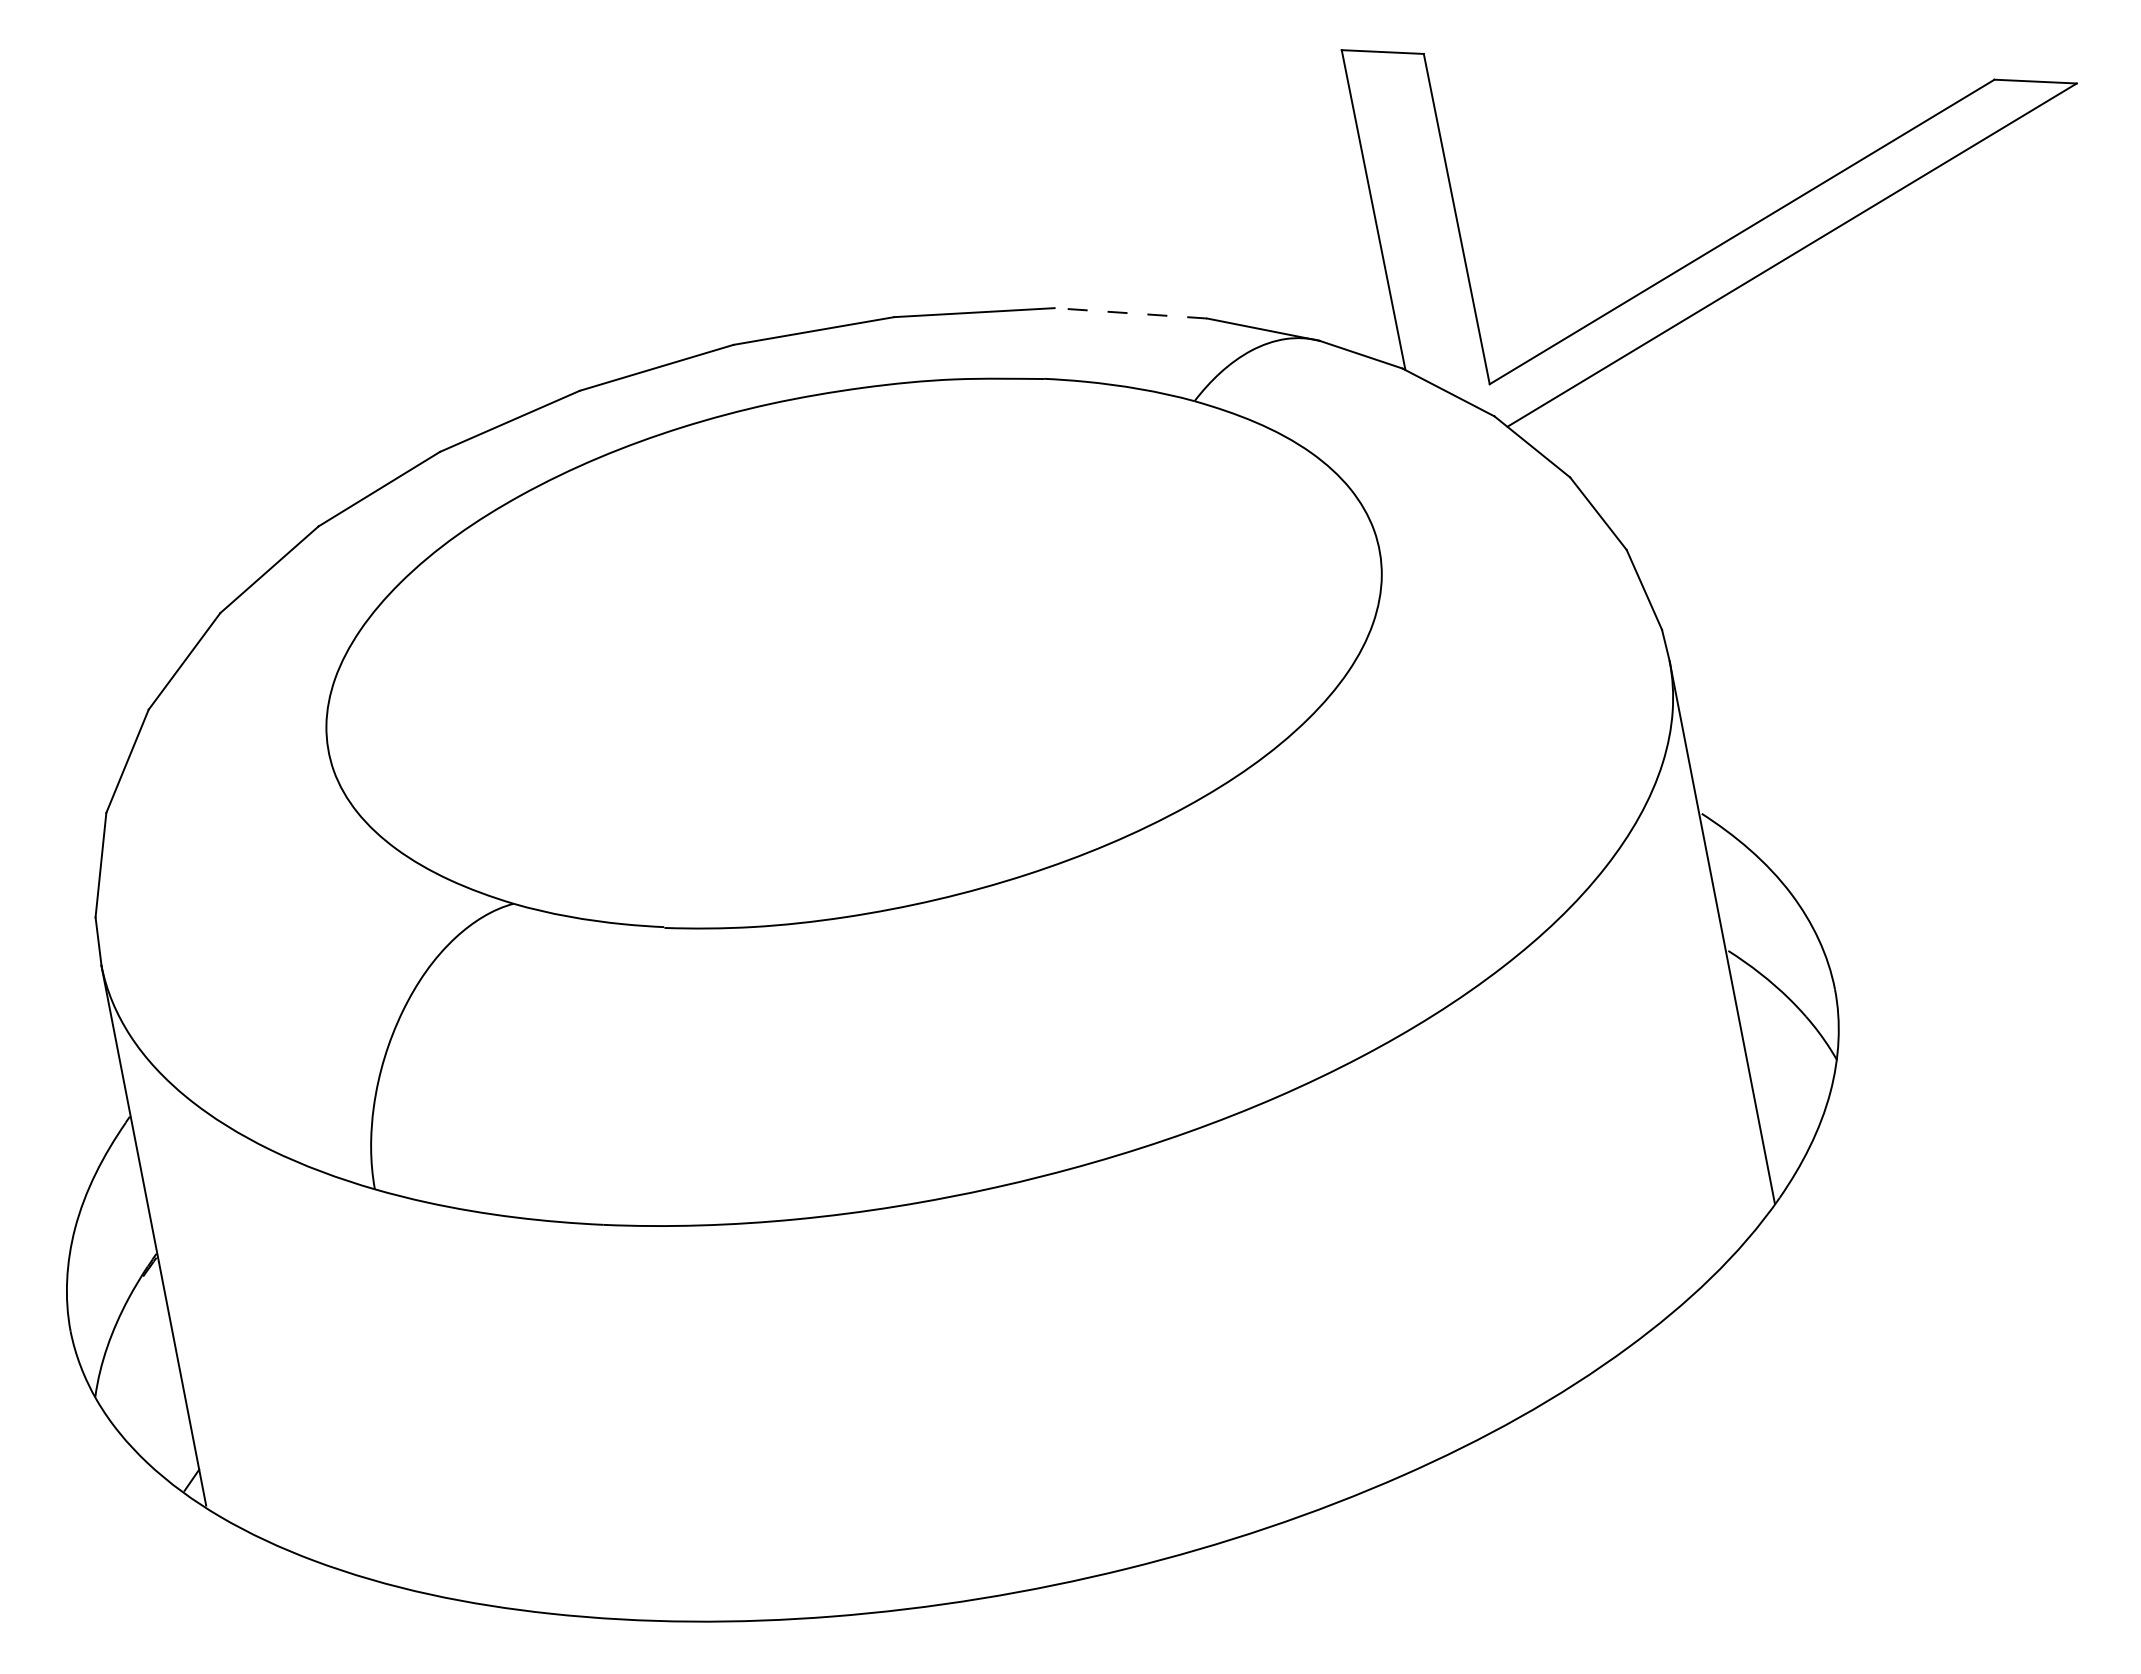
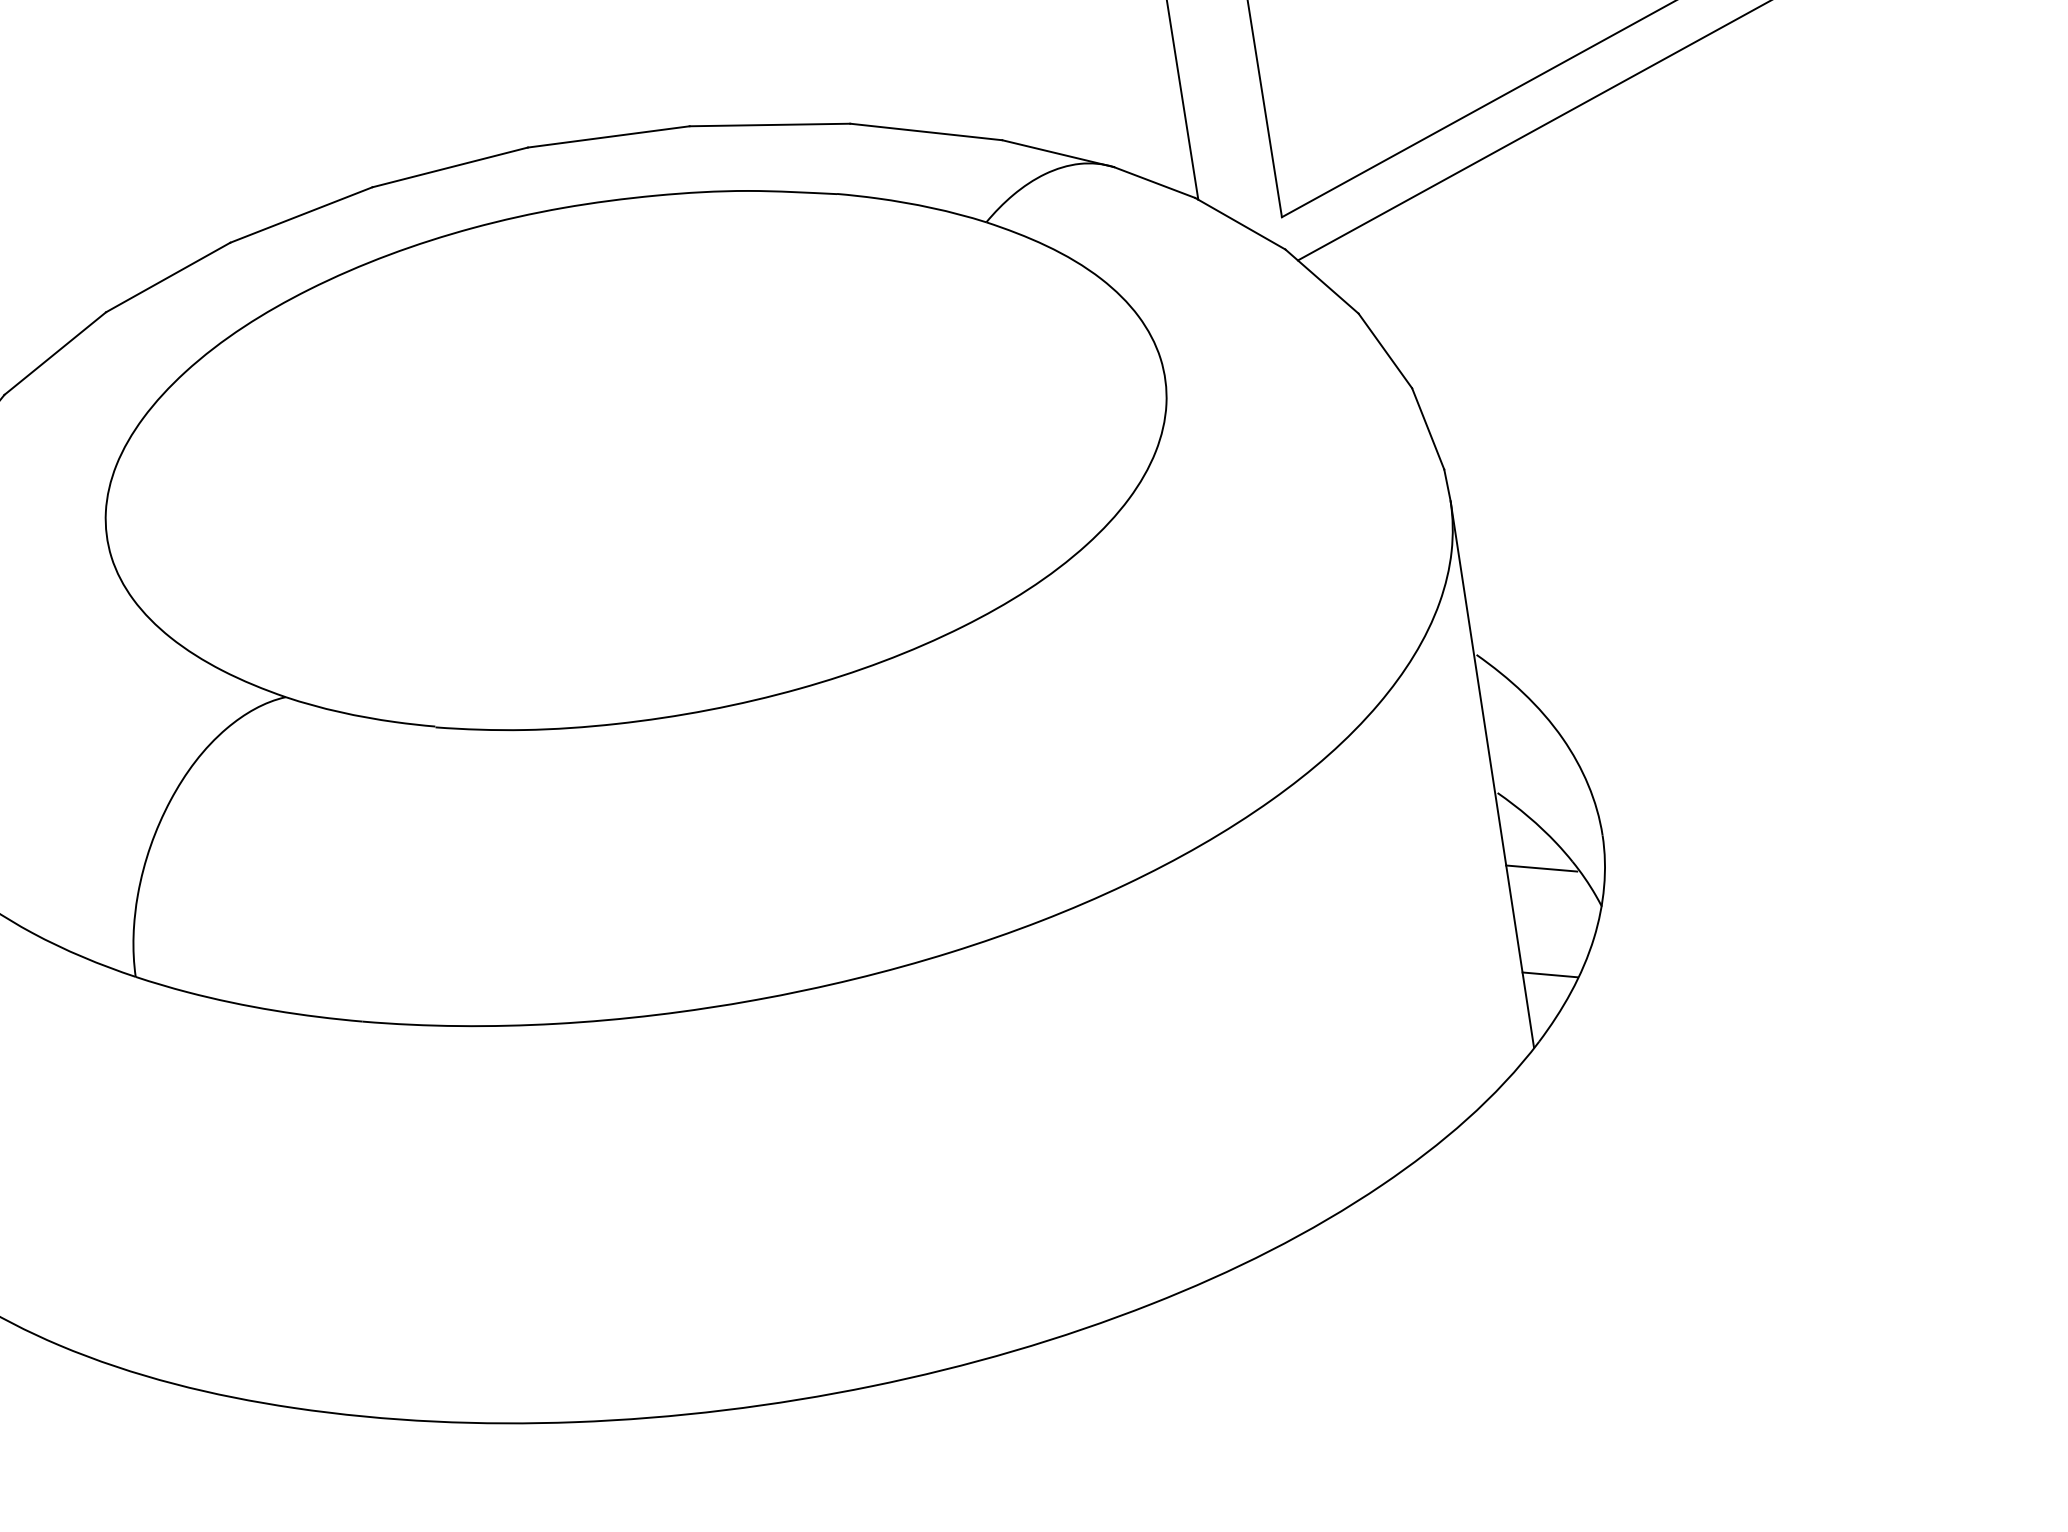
line: (1130, 313) -> (925, 132), dashed -> solid
line: (1775, 1024) -> (1541, 868), added
line: (1787, 1130) -> (1549, 974), added

